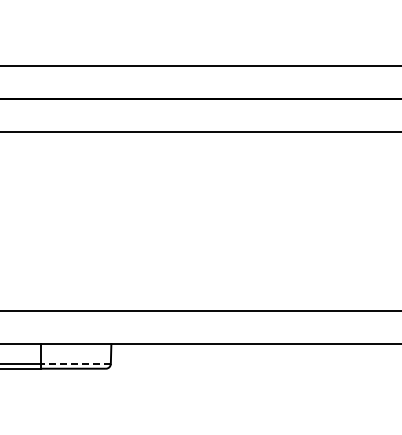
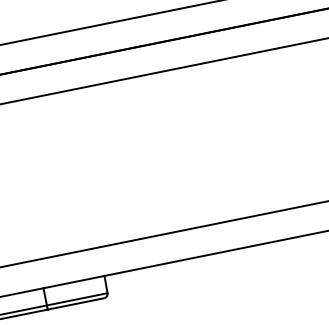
line: (76, 363) -> (77, 298), dashed -> solid

